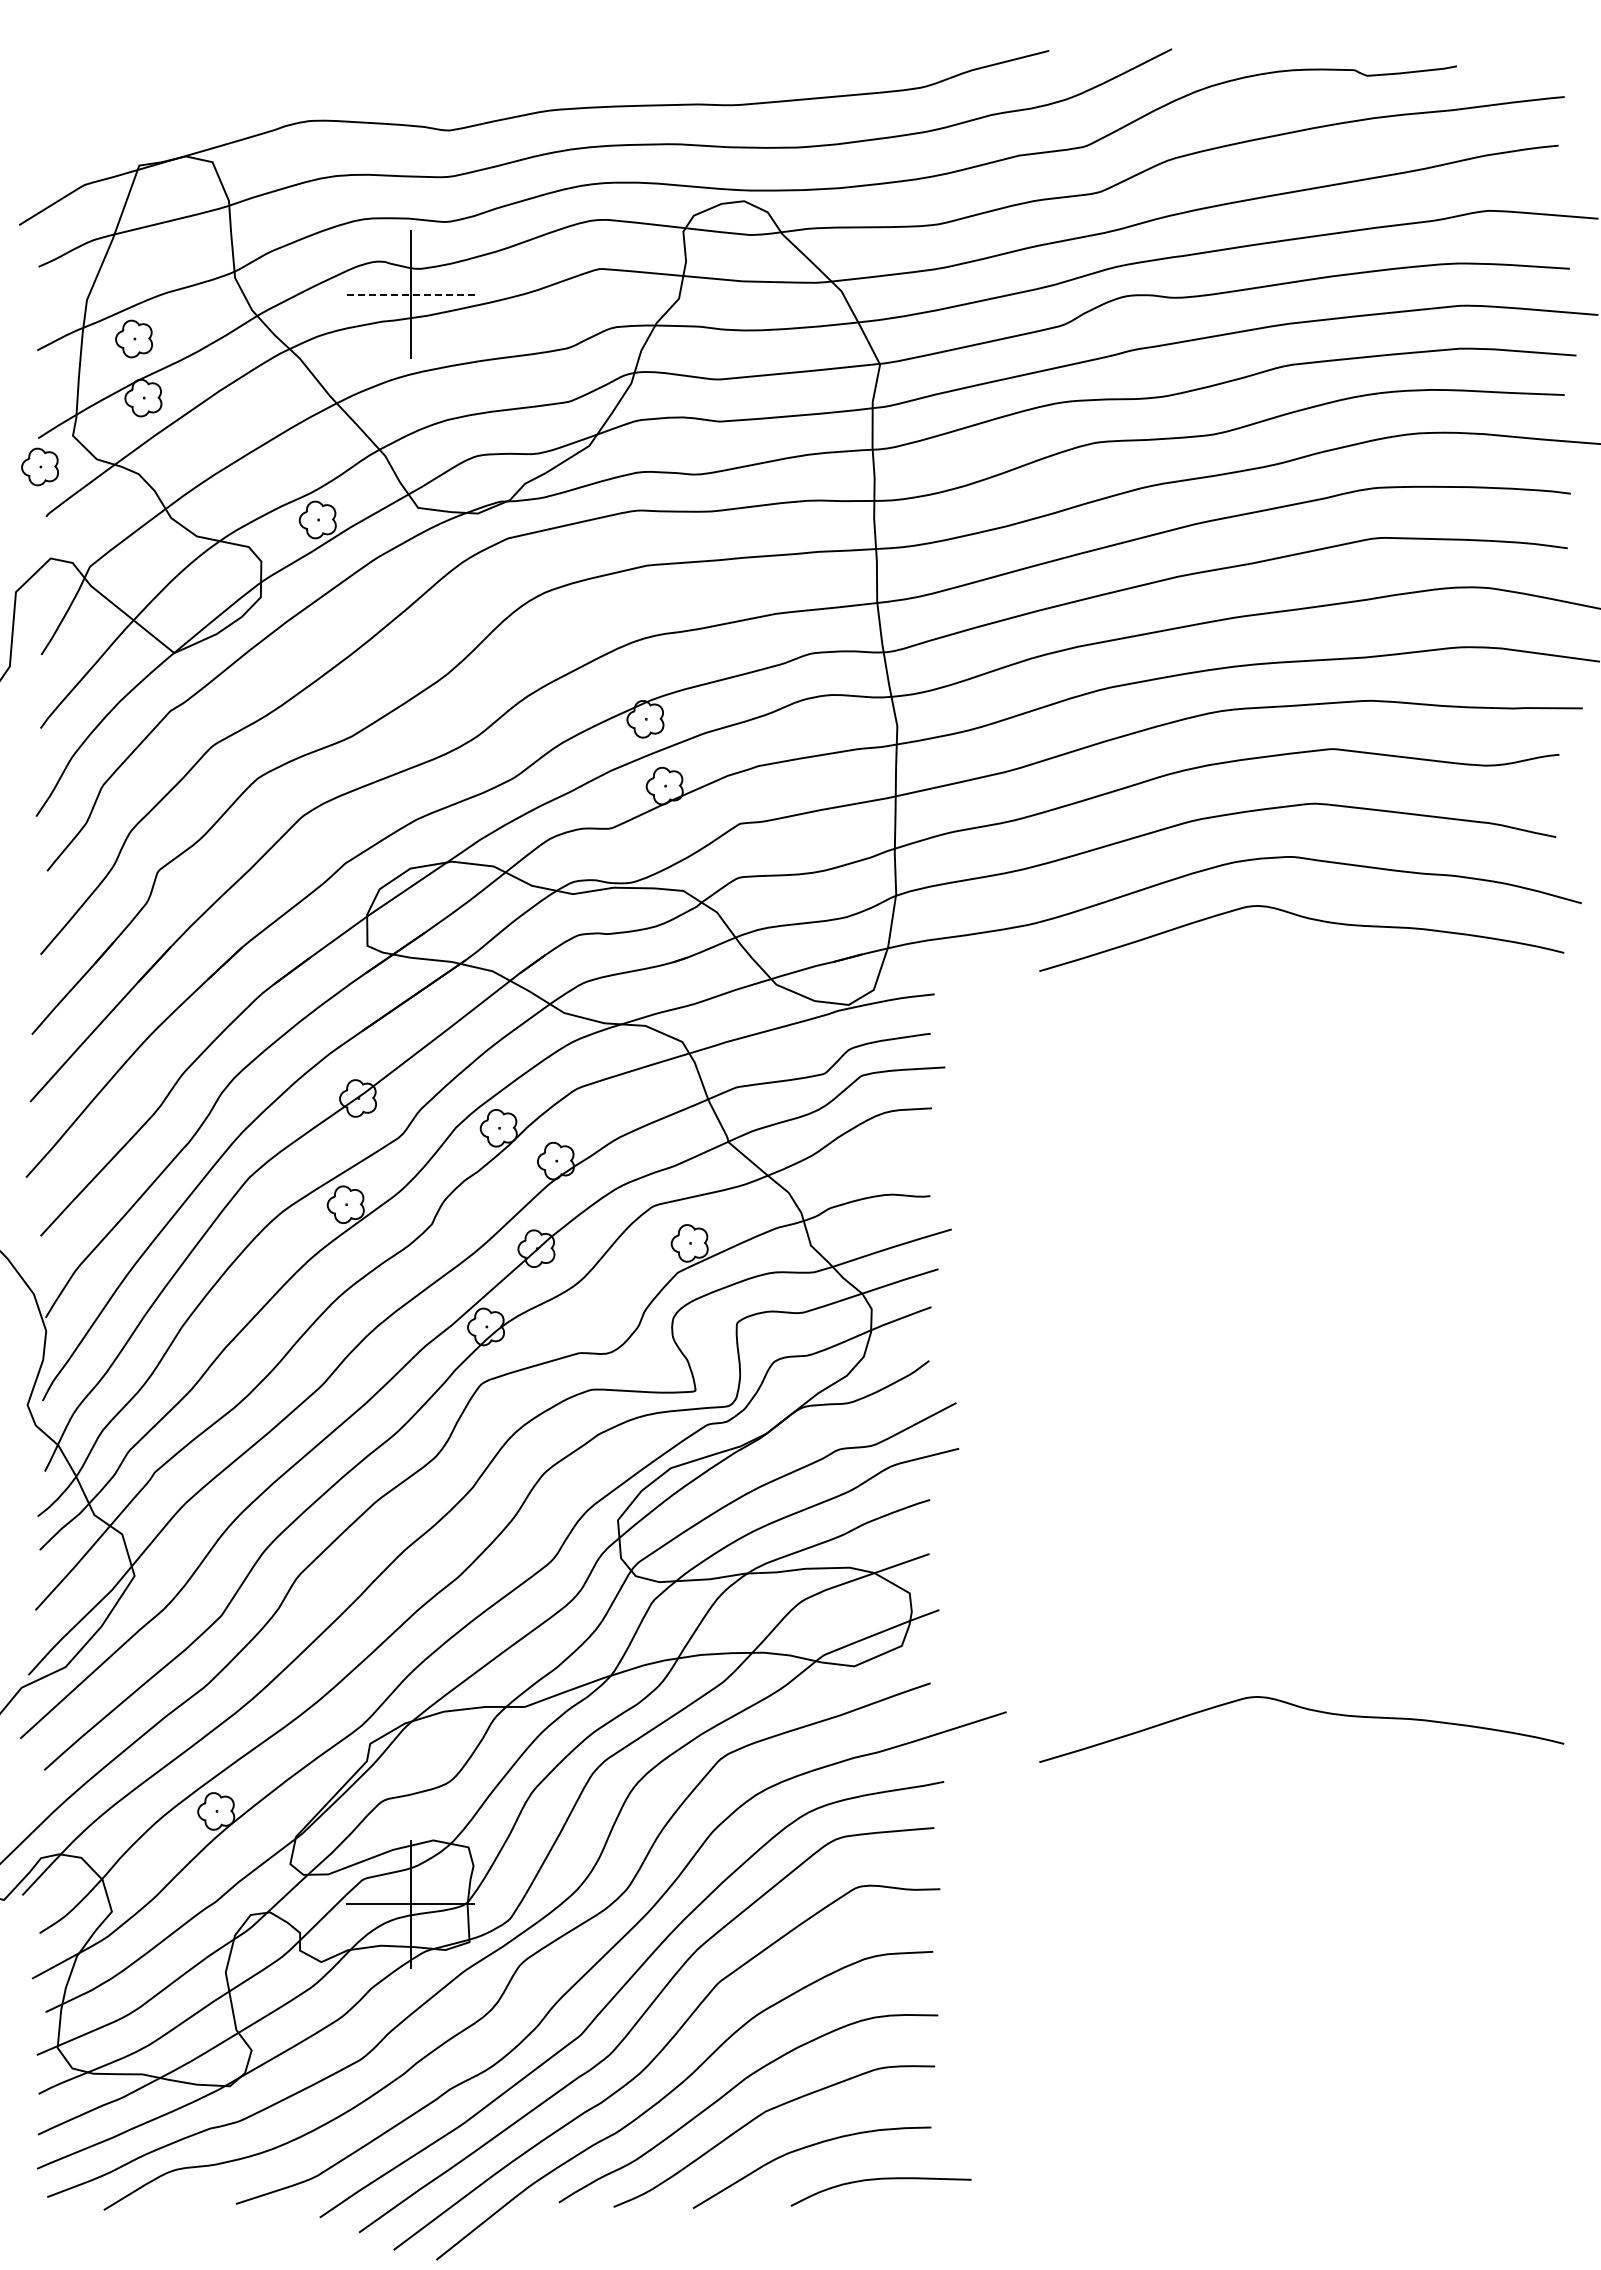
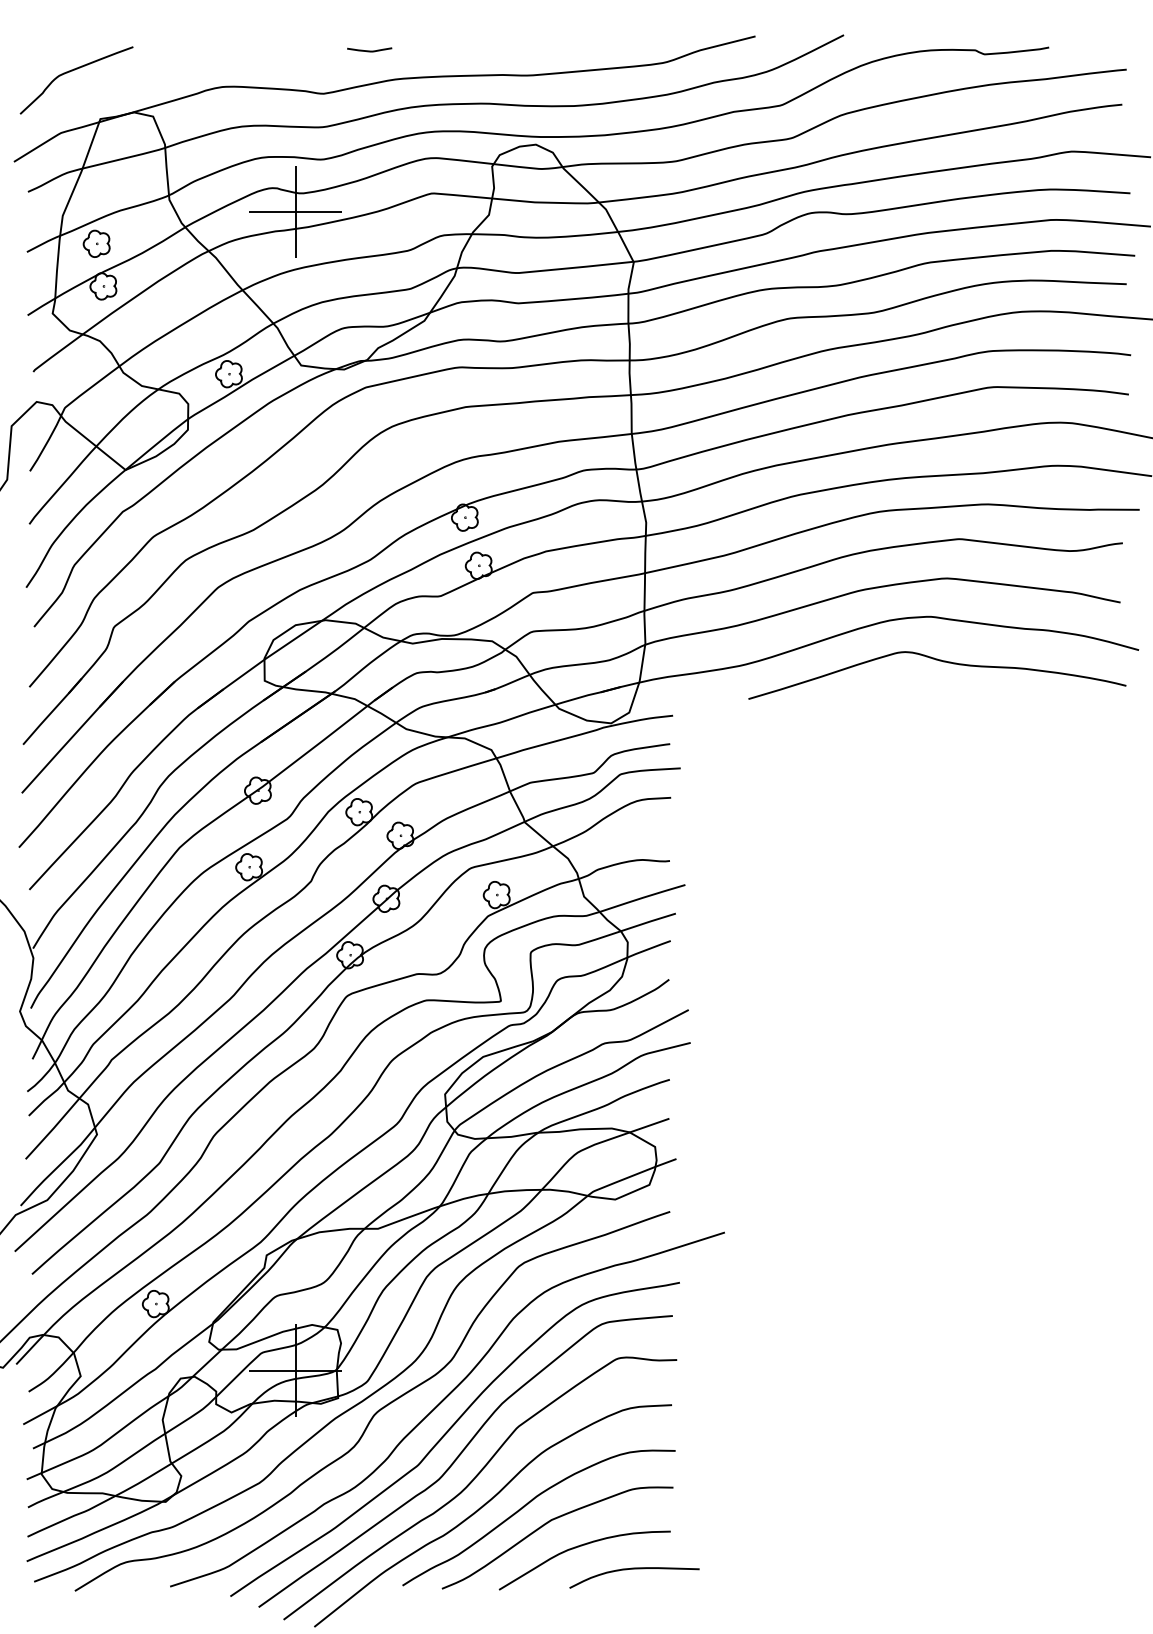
curve: (513, 70) -> (369, 50), added
curve: (102, 98) -> (73, 70), added
line: (410, 294) -> (295, 211), dashed -> solid
part: (40, 466) -> (29, 335), removed
curve: (1304, 1709) -> (939, 1230), removed

